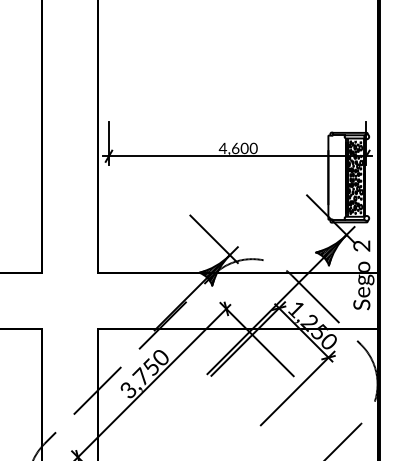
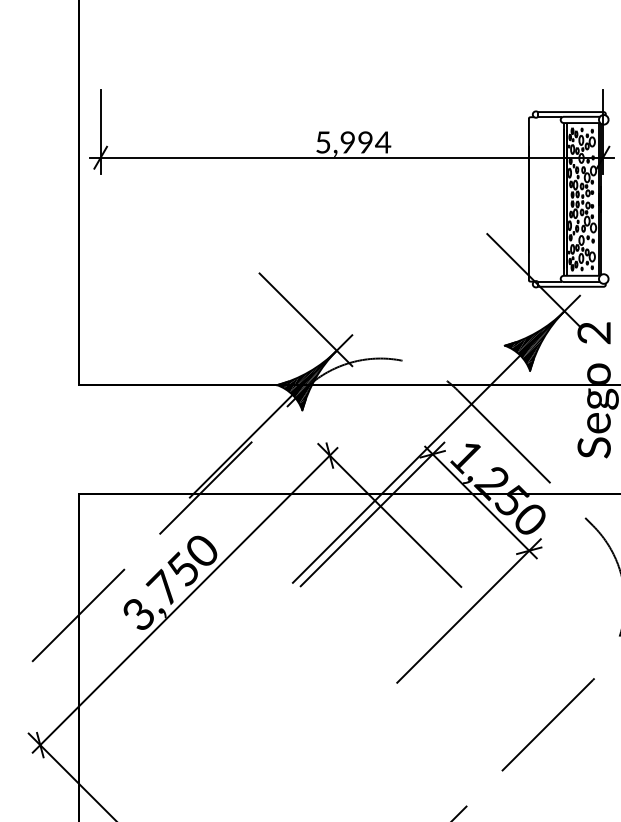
text: (237, 148) -> (351, 142), 4,600 -> 5,994

